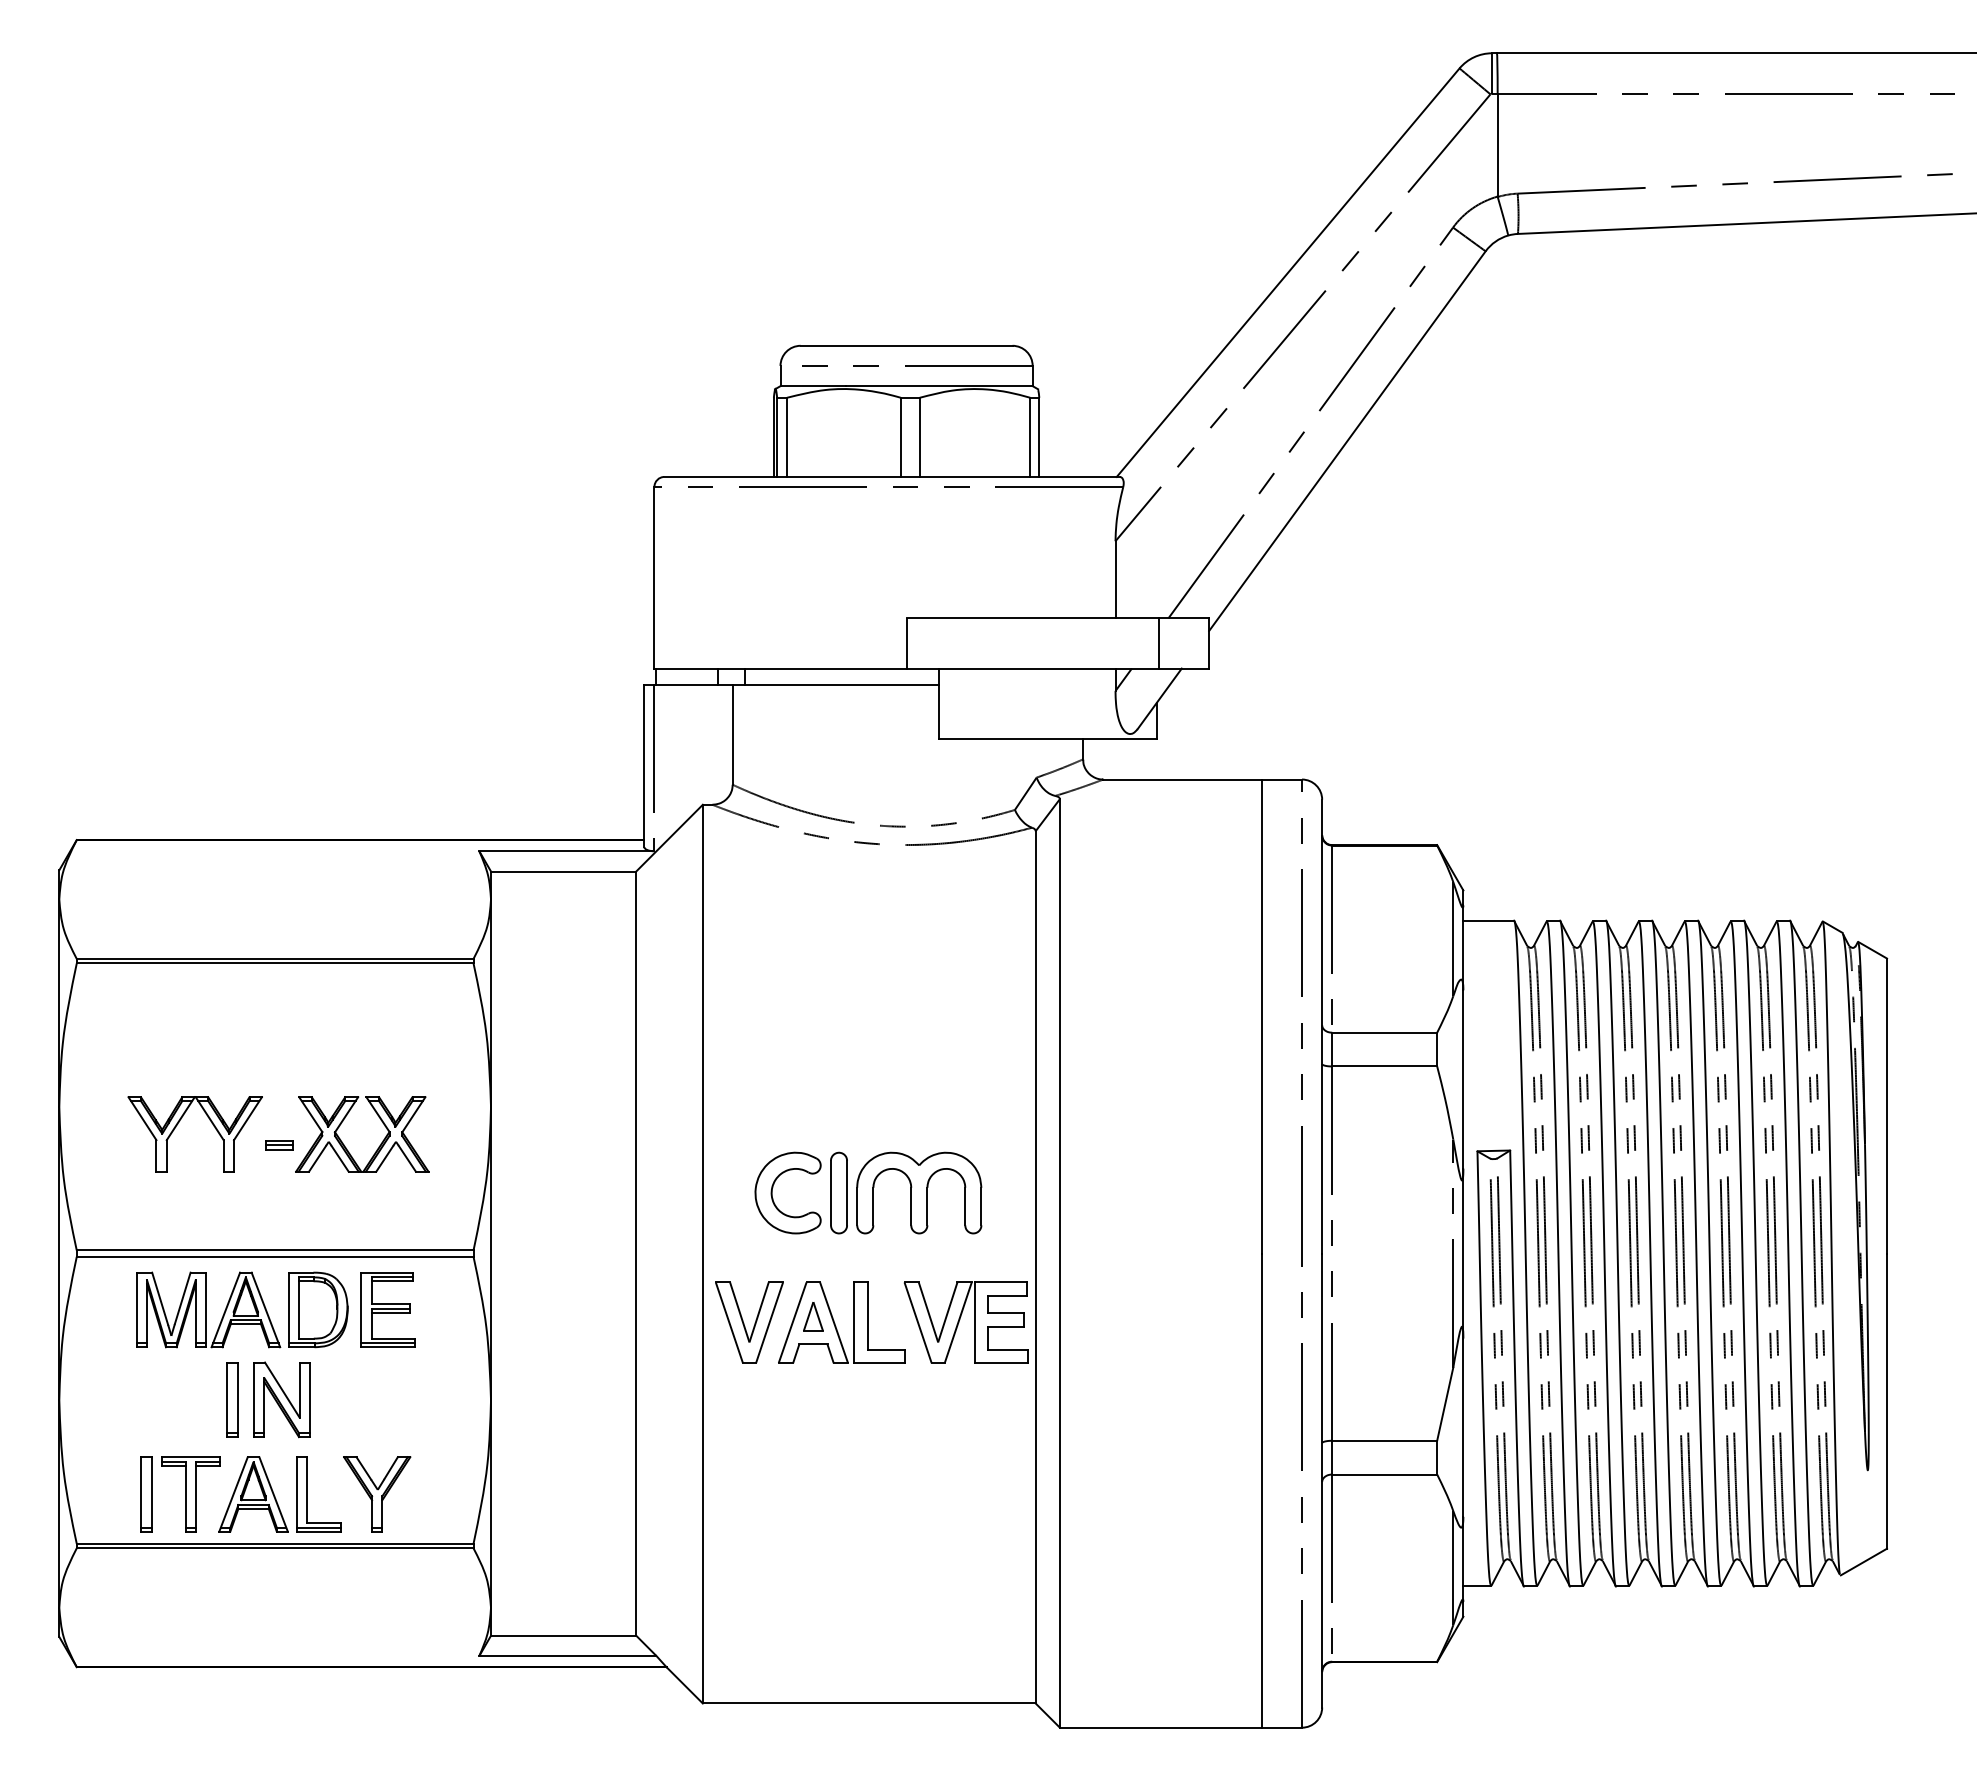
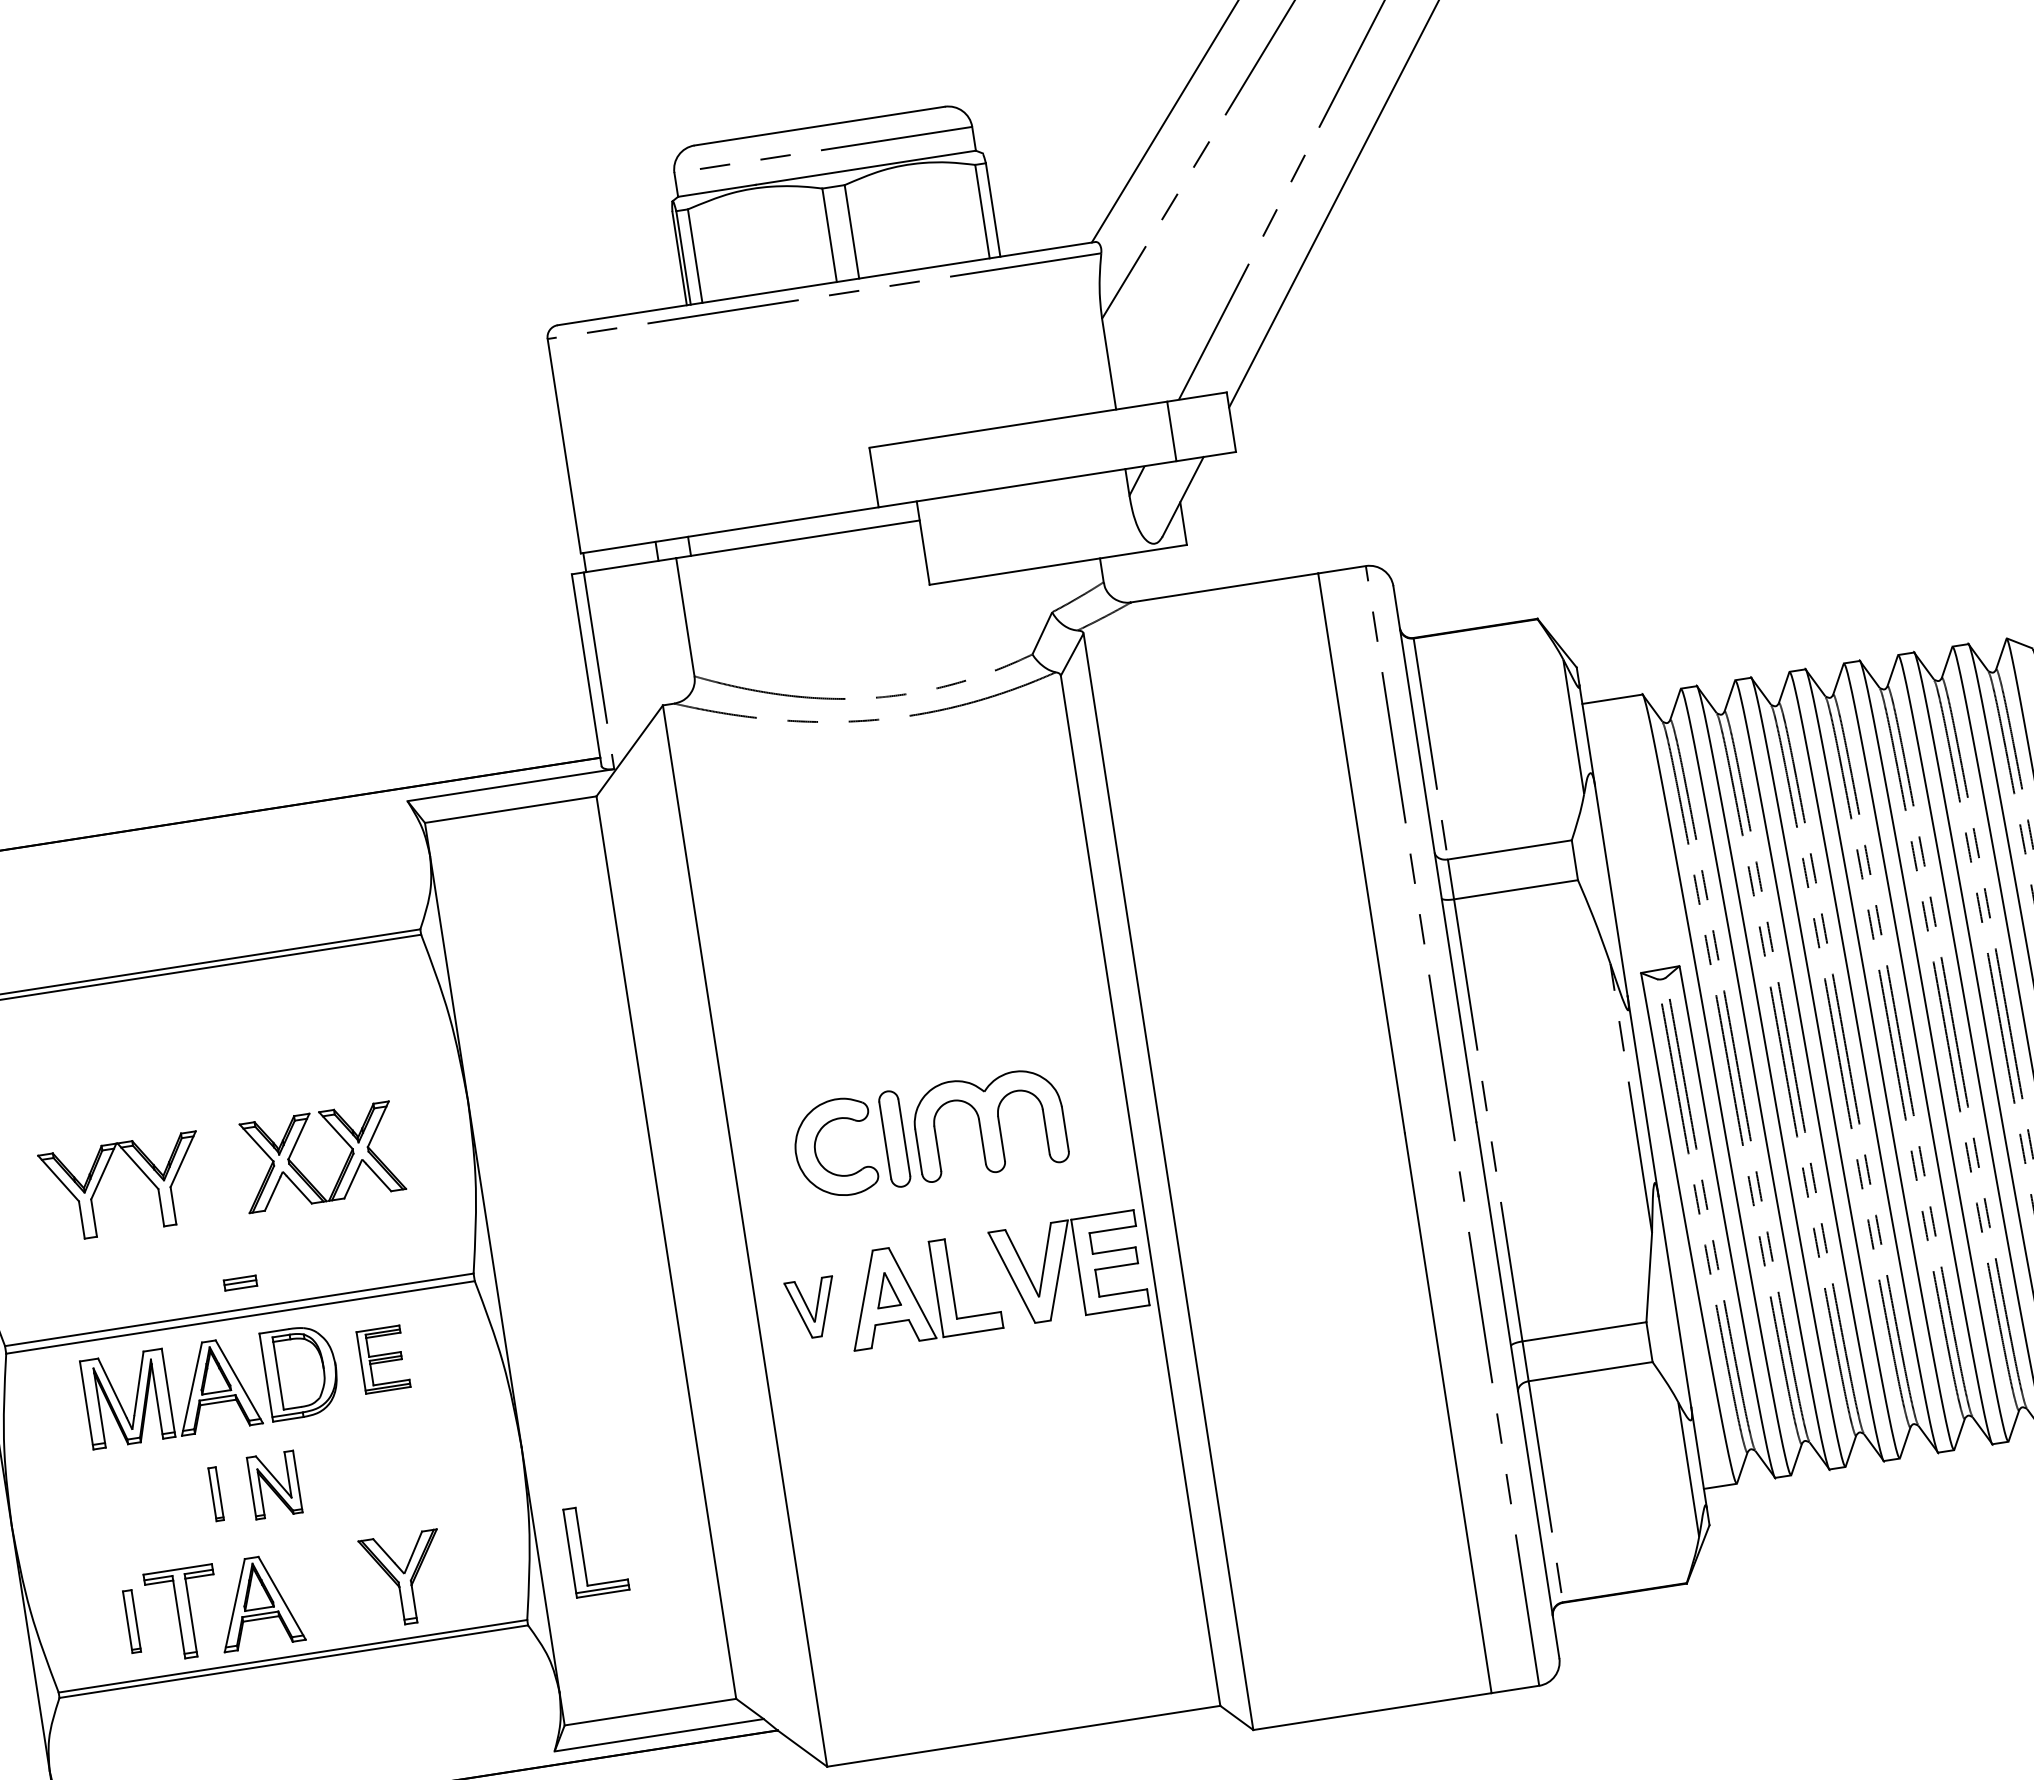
part: (279, 1145) -> (240, 1283), moved
part: (387, 1309) -> (382, 1359), size x0.7
part: (749, 1322) -> (812, 1308), size x0.6
part: (232, 1399) -> (216, 1493), size x0.6
part: (281, 1399) -> (274, 1484), size x0.7
part: (146, 1494) -> (132, 1621), size x0.7
part: (307, 1494) -> (583, 1551), moved

